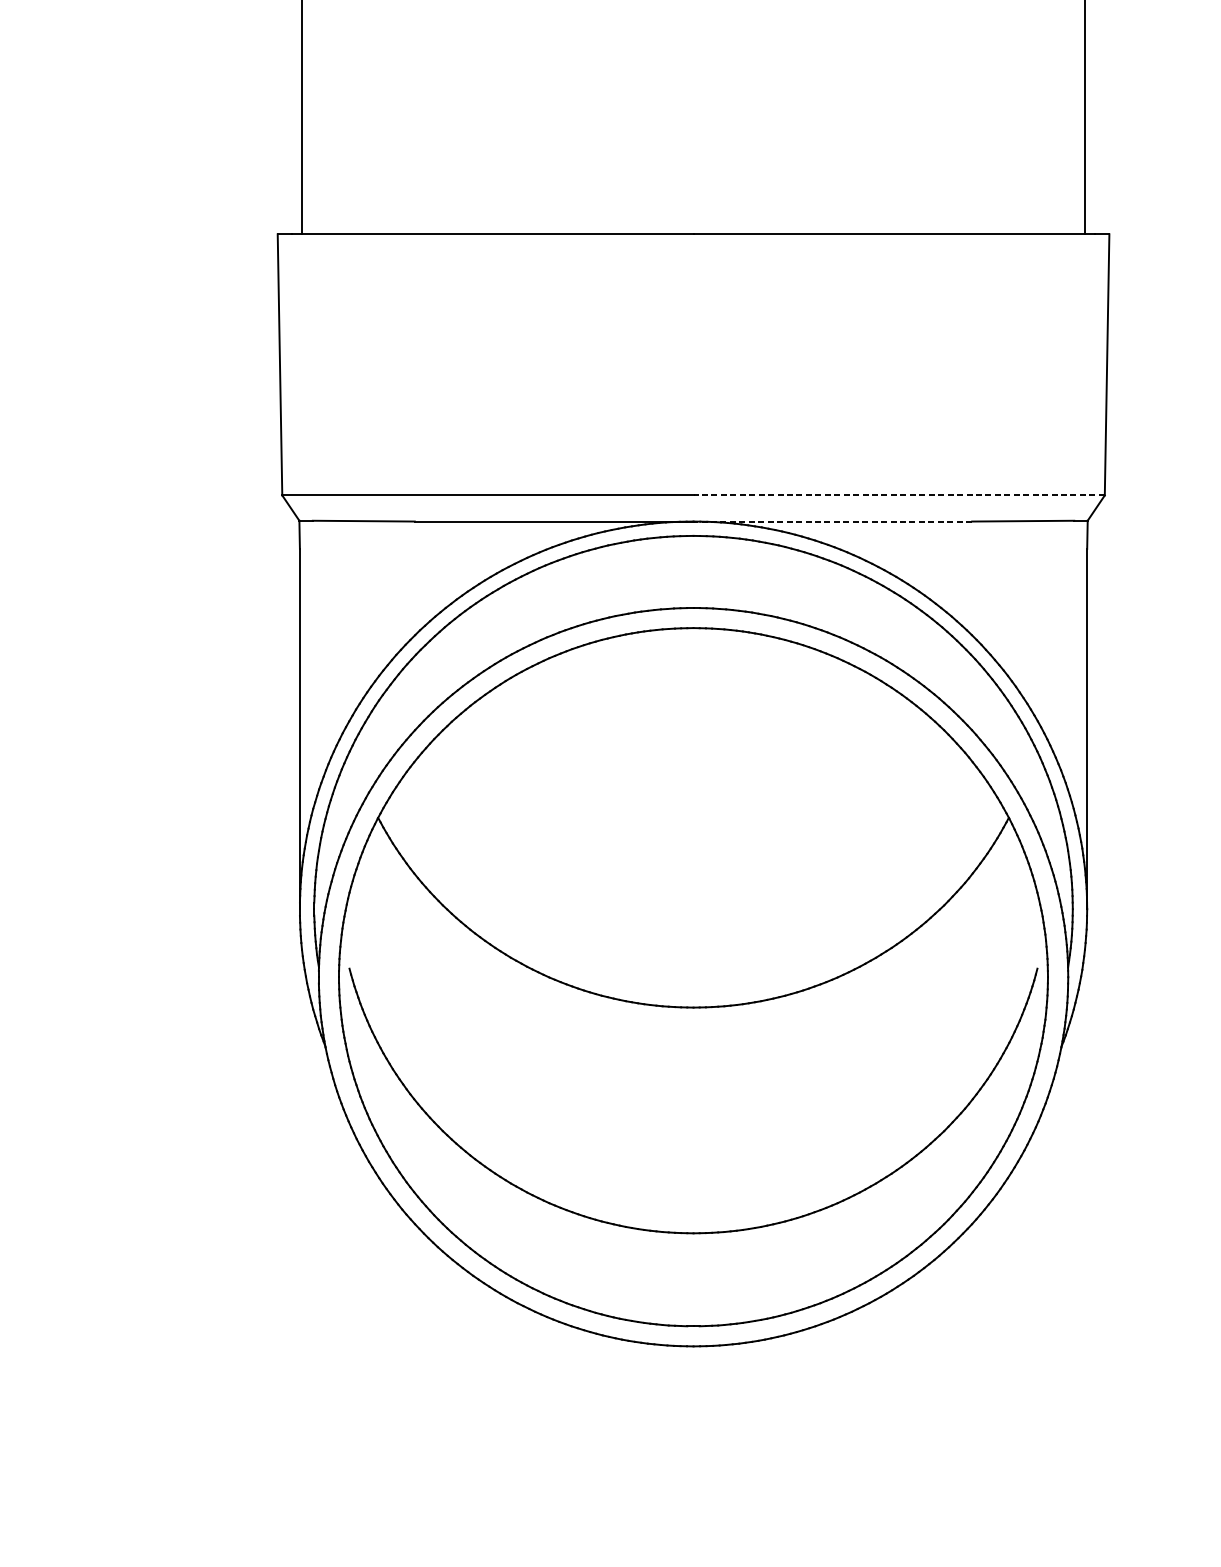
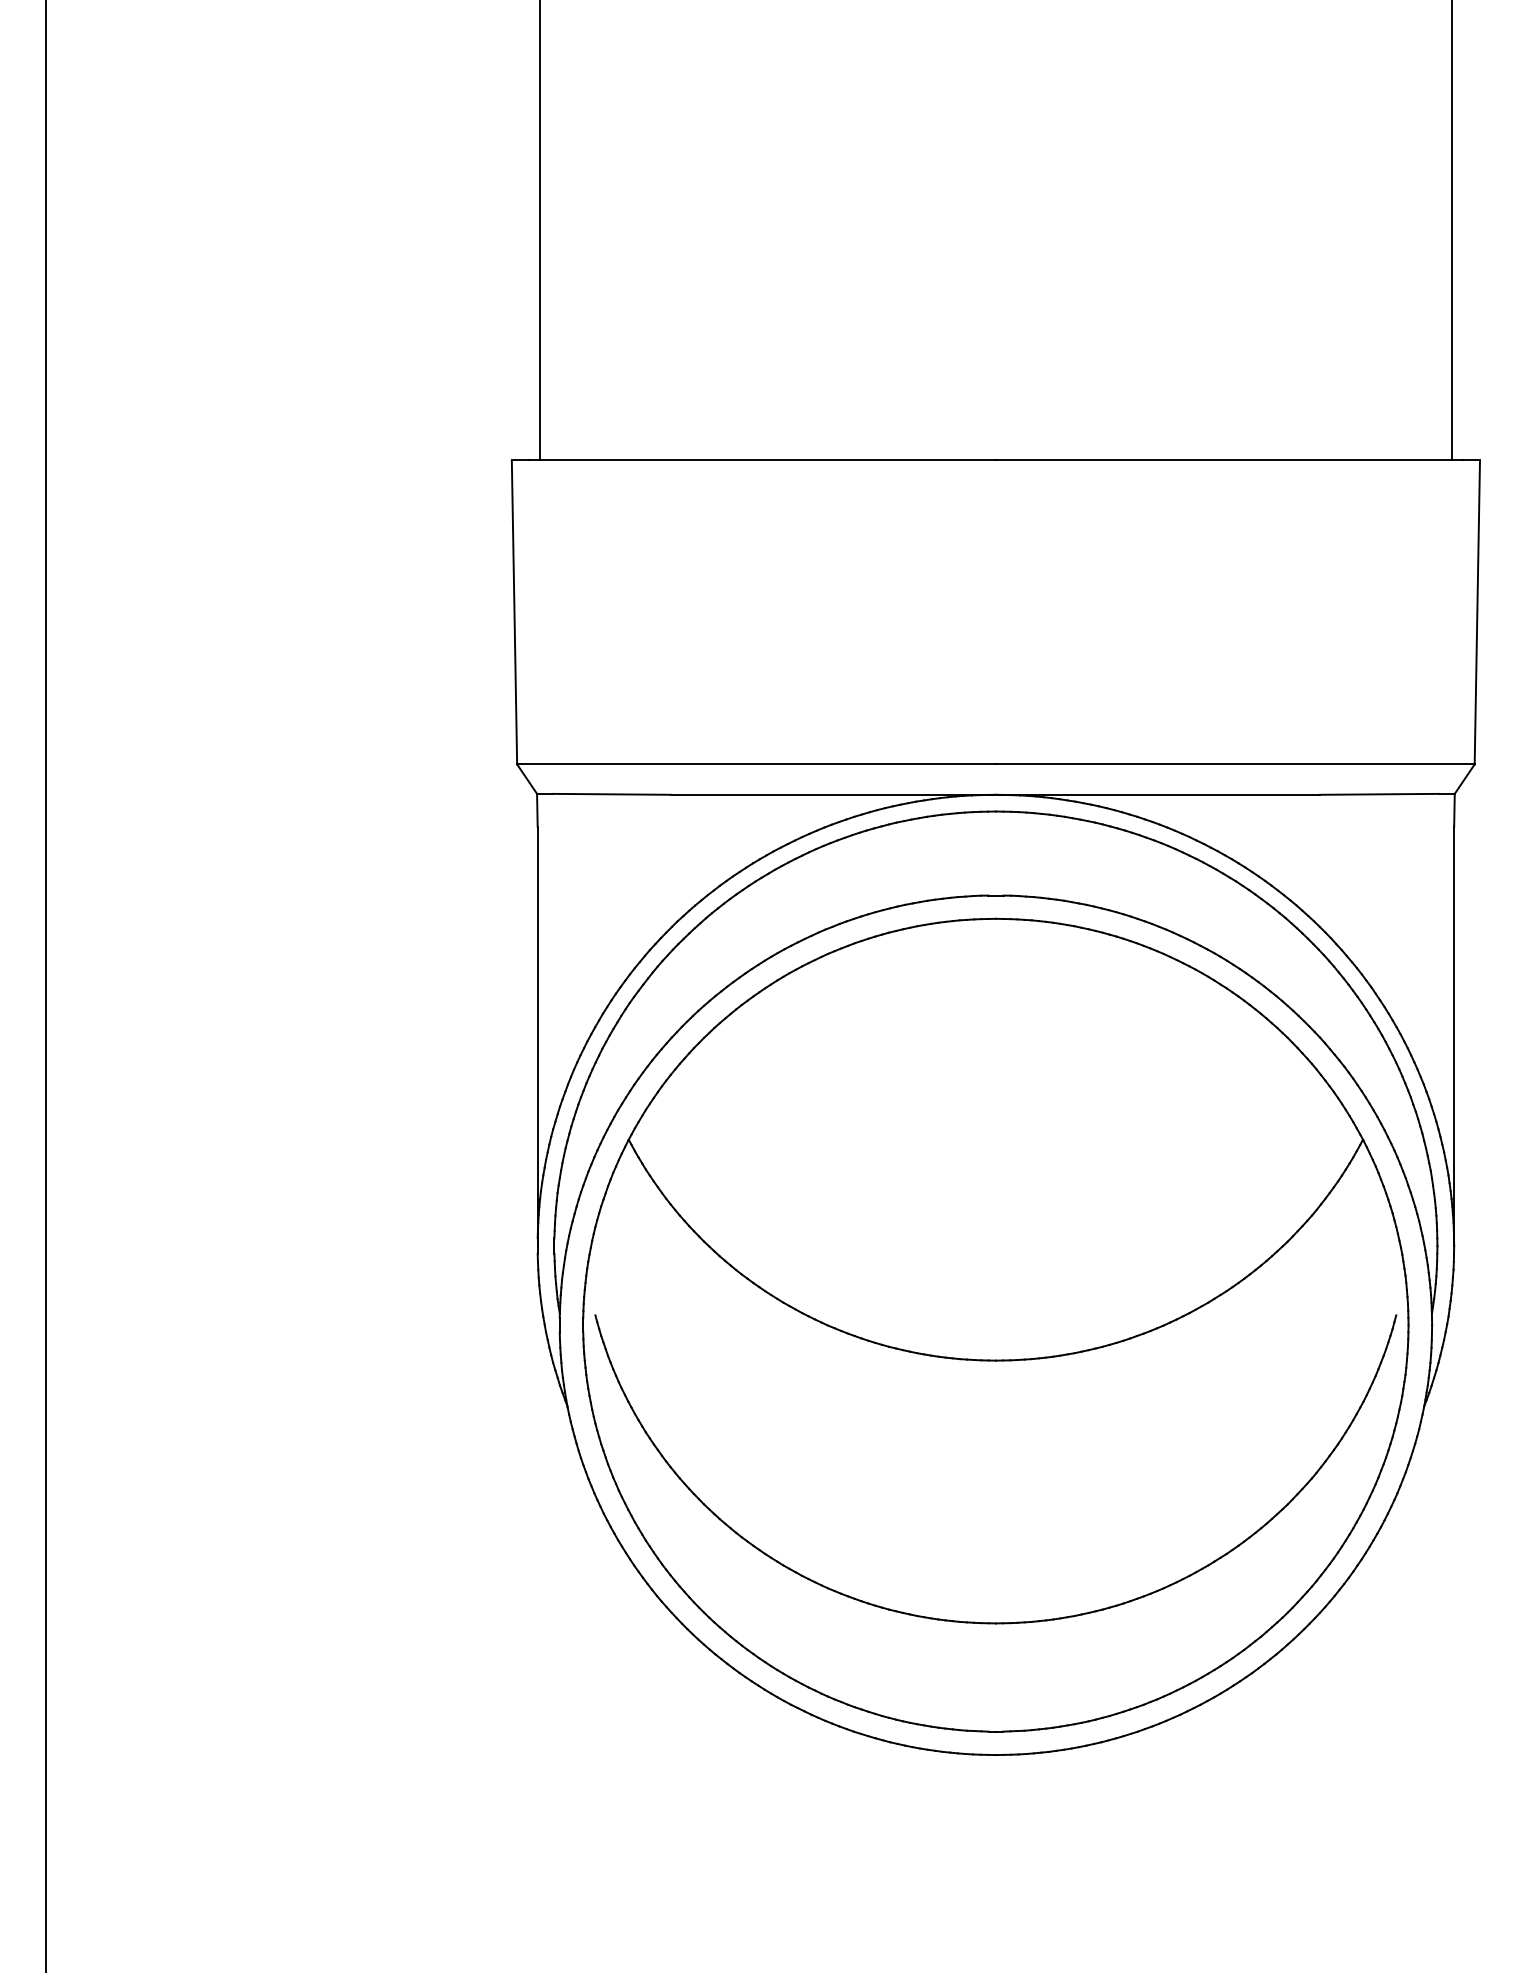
line: (898, 495) -> (1234, 764), dashed -> solid
line: (832, 521) -> (1157, 794), dashed -> solid

